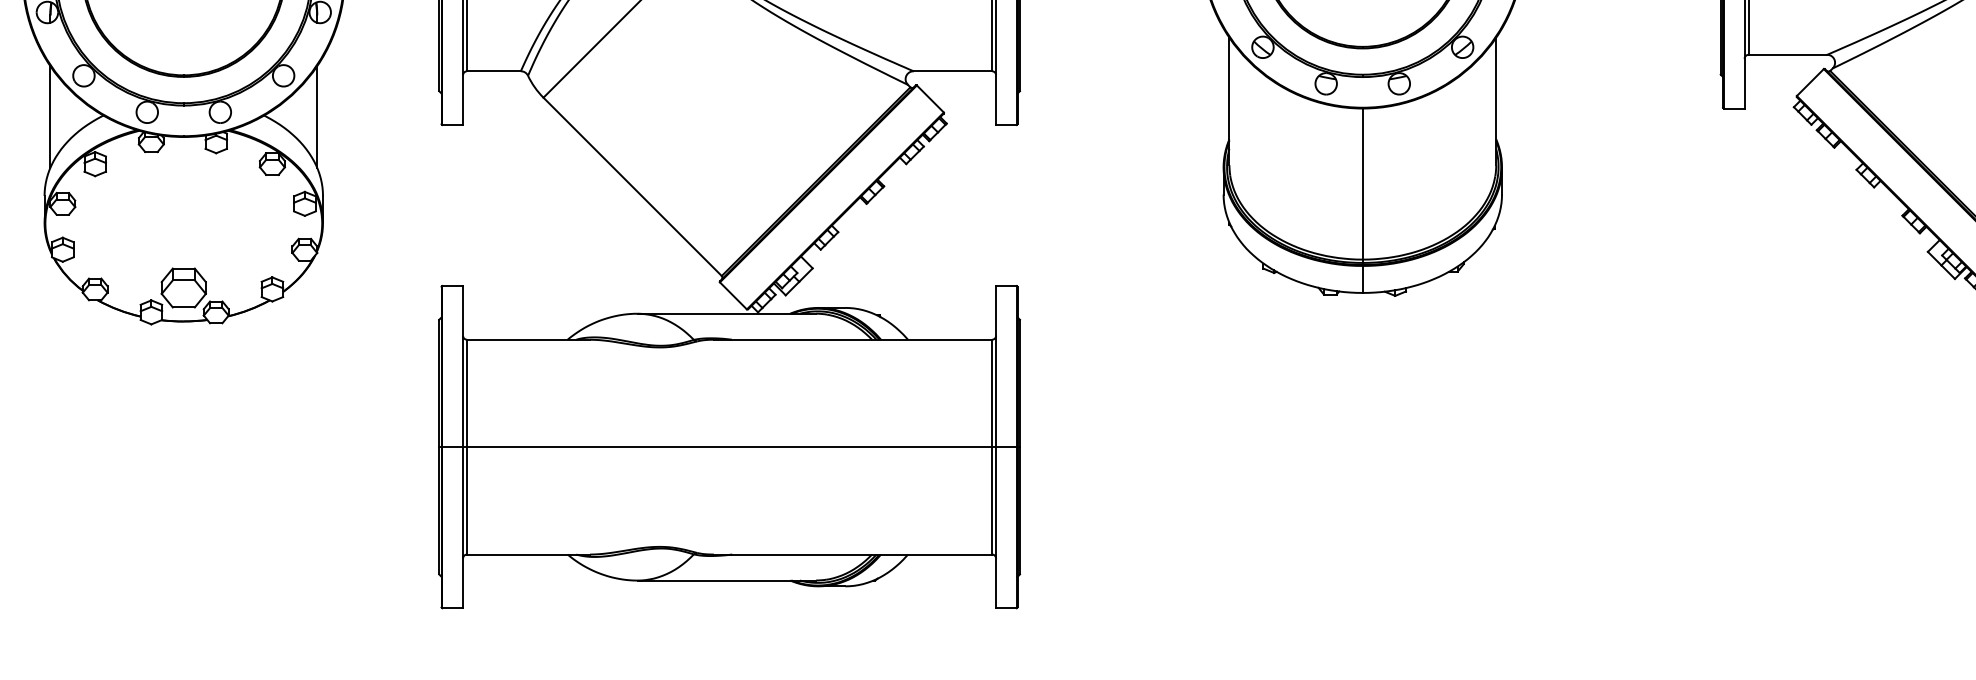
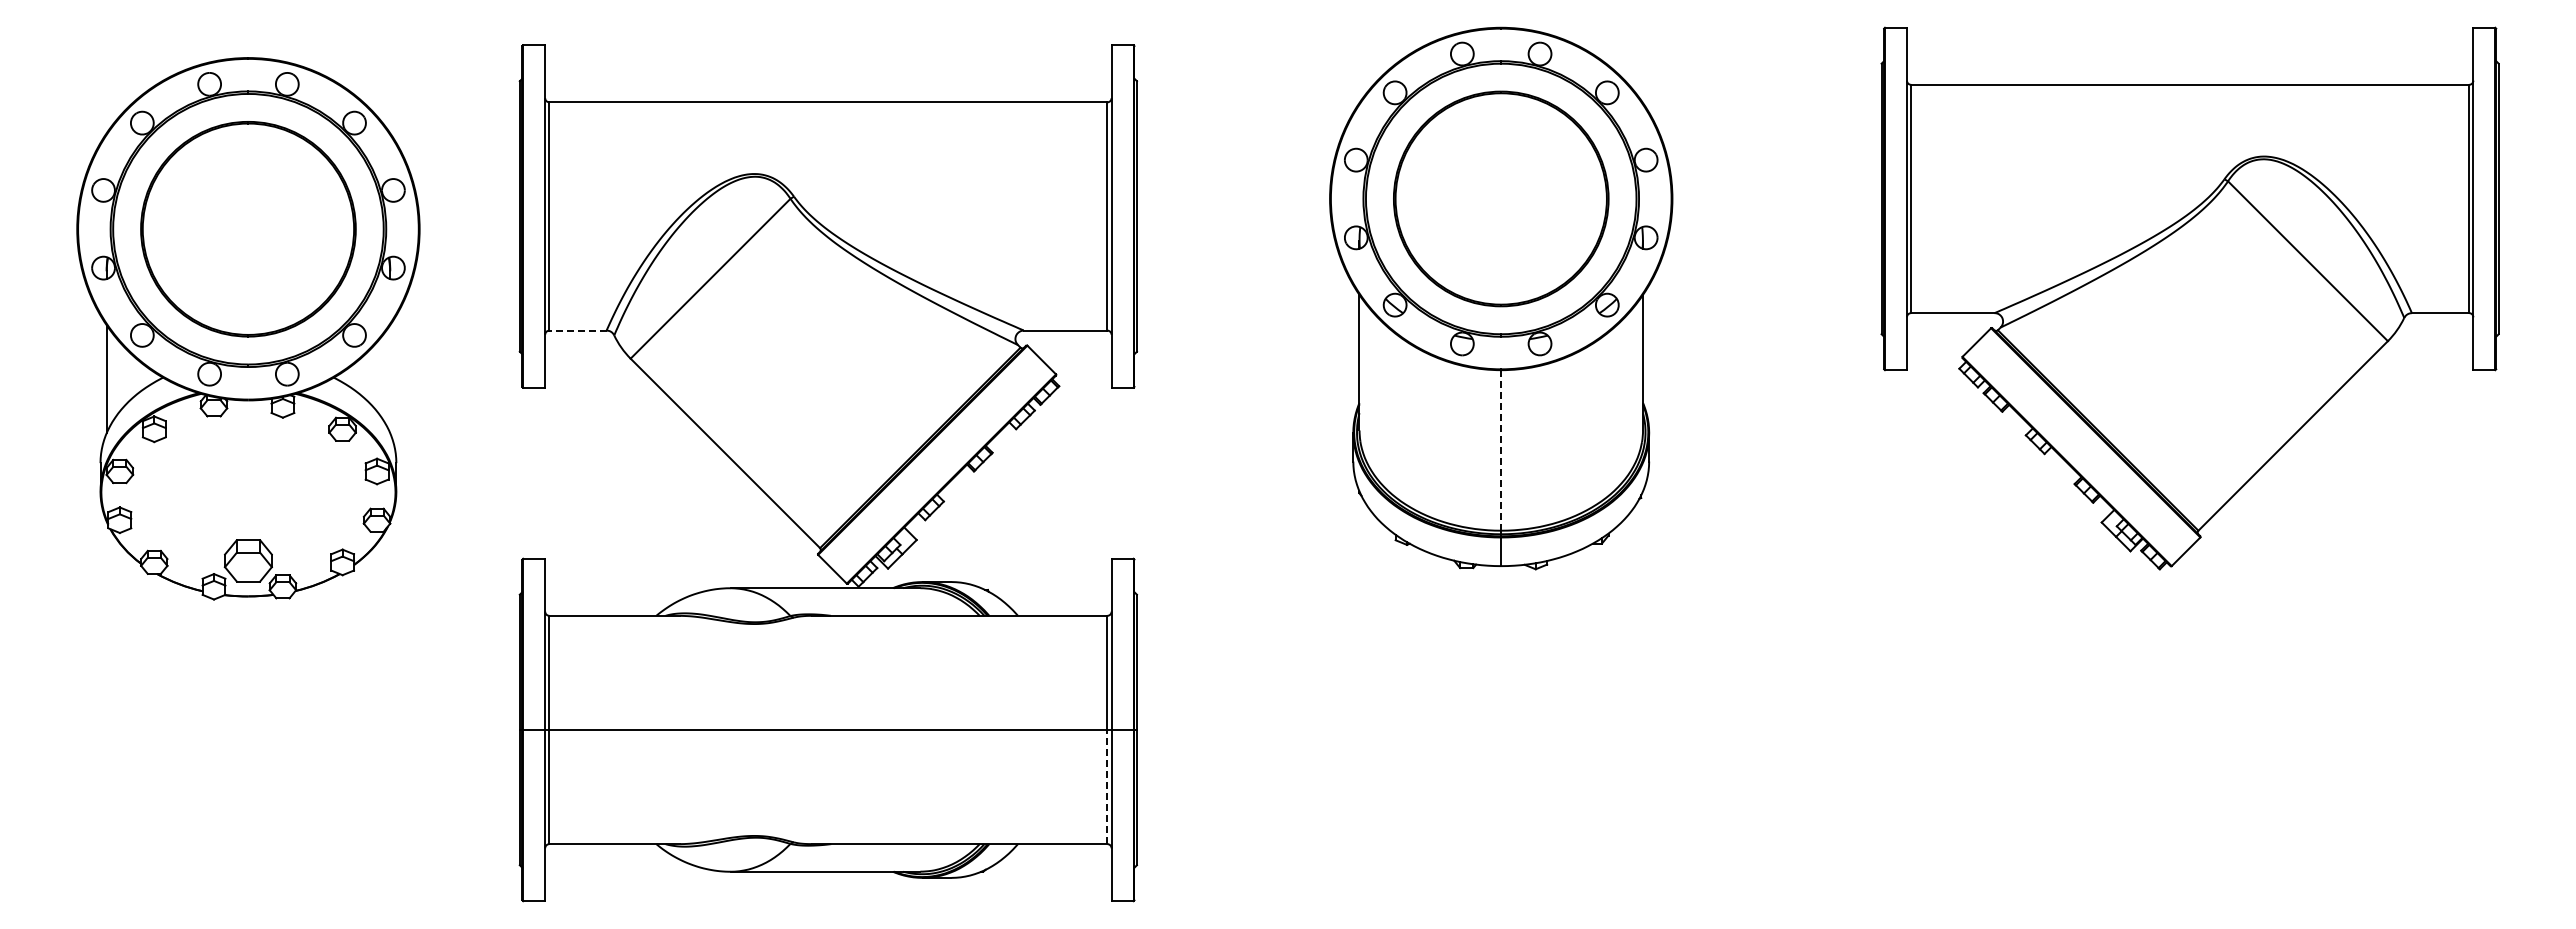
line: (494, 71) -> (578, 330), solid -> dashed
line: (317, 117) -> (390, 379), removed
line: (1363, 183) -> (1501, 449), solid -> dashed
line: (992, 500) -> (1107, 786), solid -> dashed

